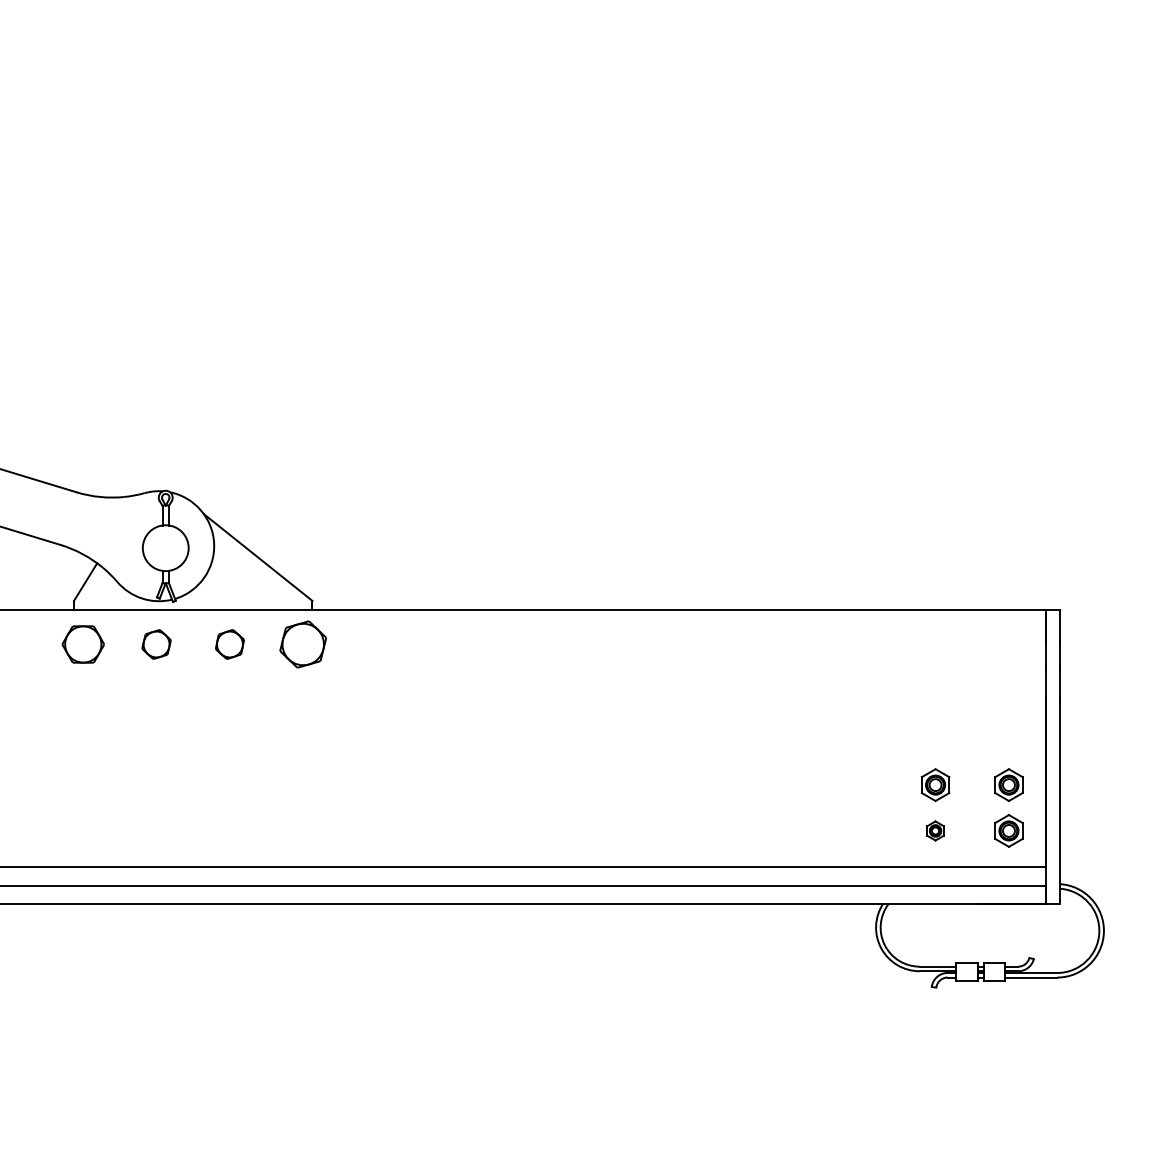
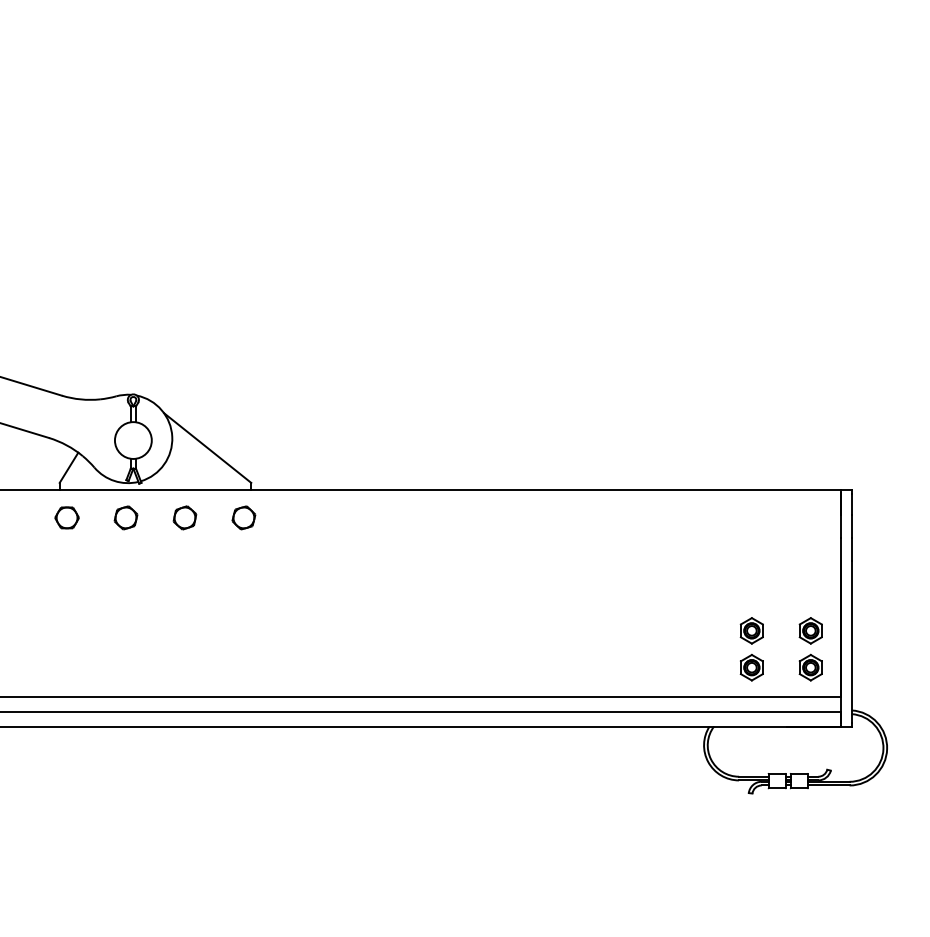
part: (82, 644) -> (66, 517), size x0.71
part: (303, 644) -> (244, 517), size x0.62
part: (935, 830) -> (751, 667), size x1.67

